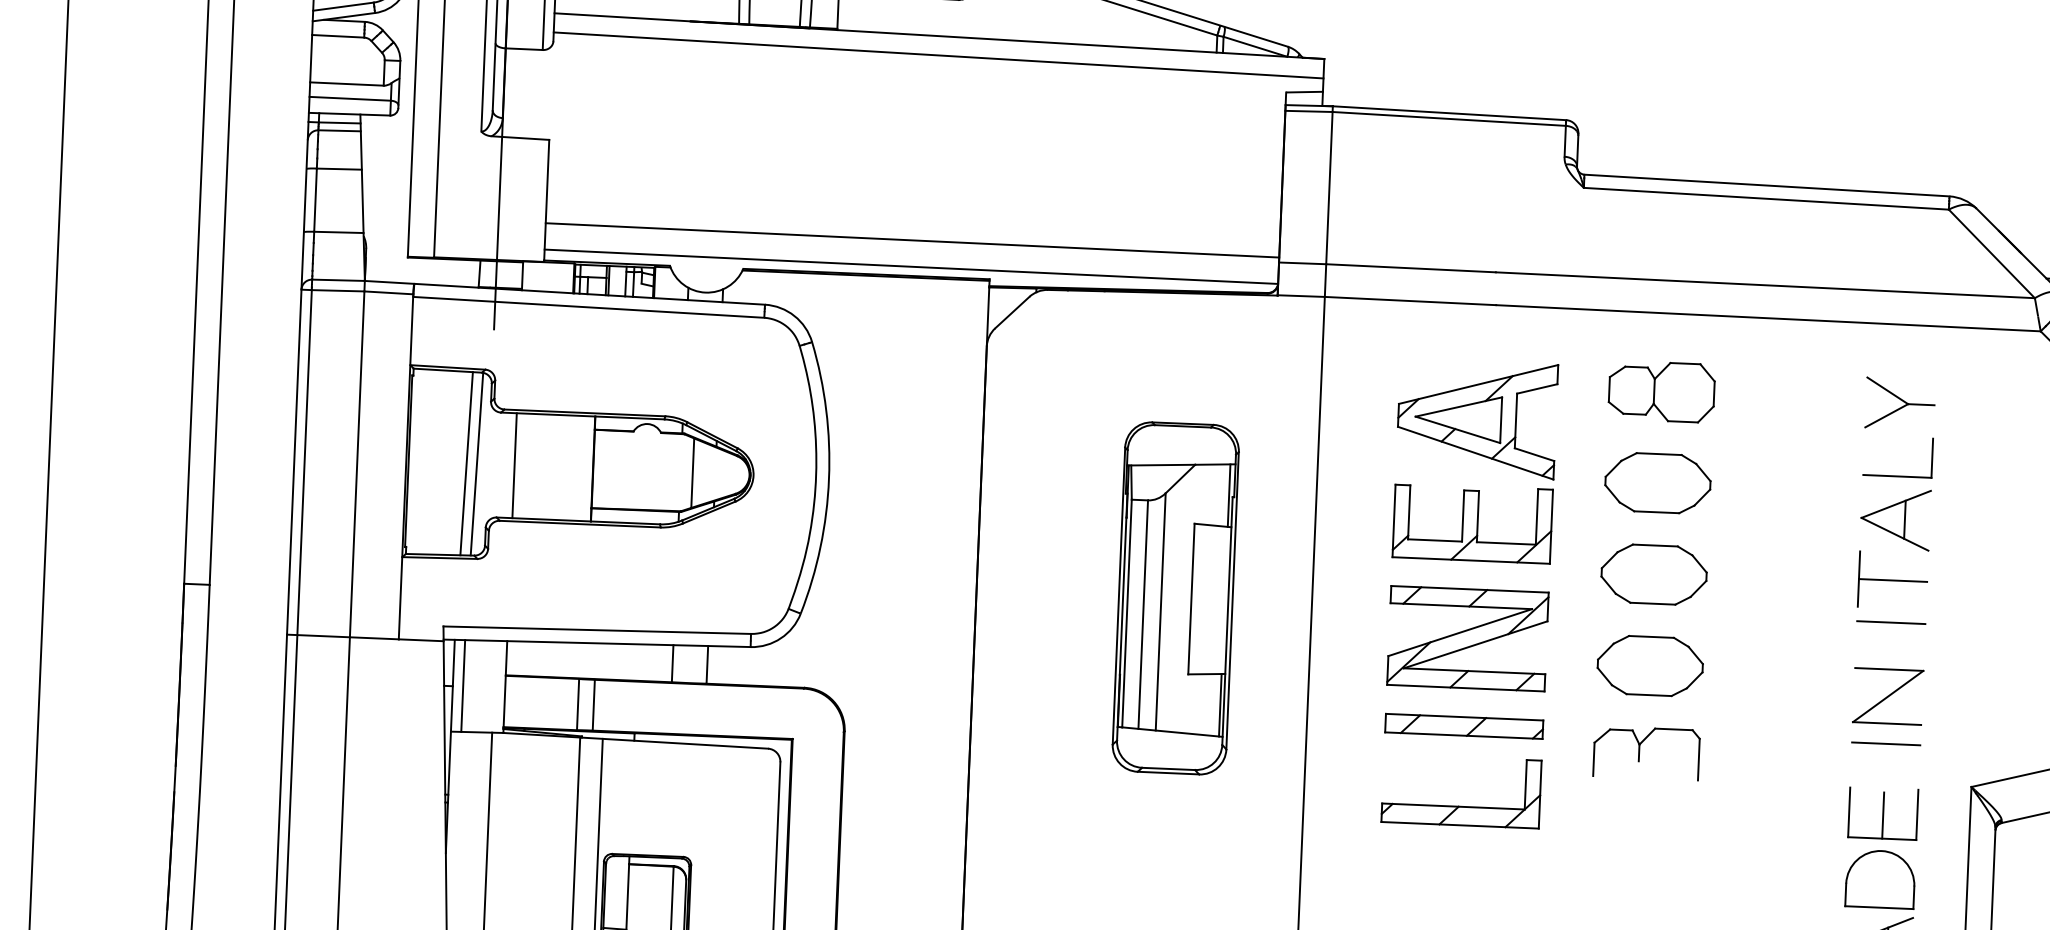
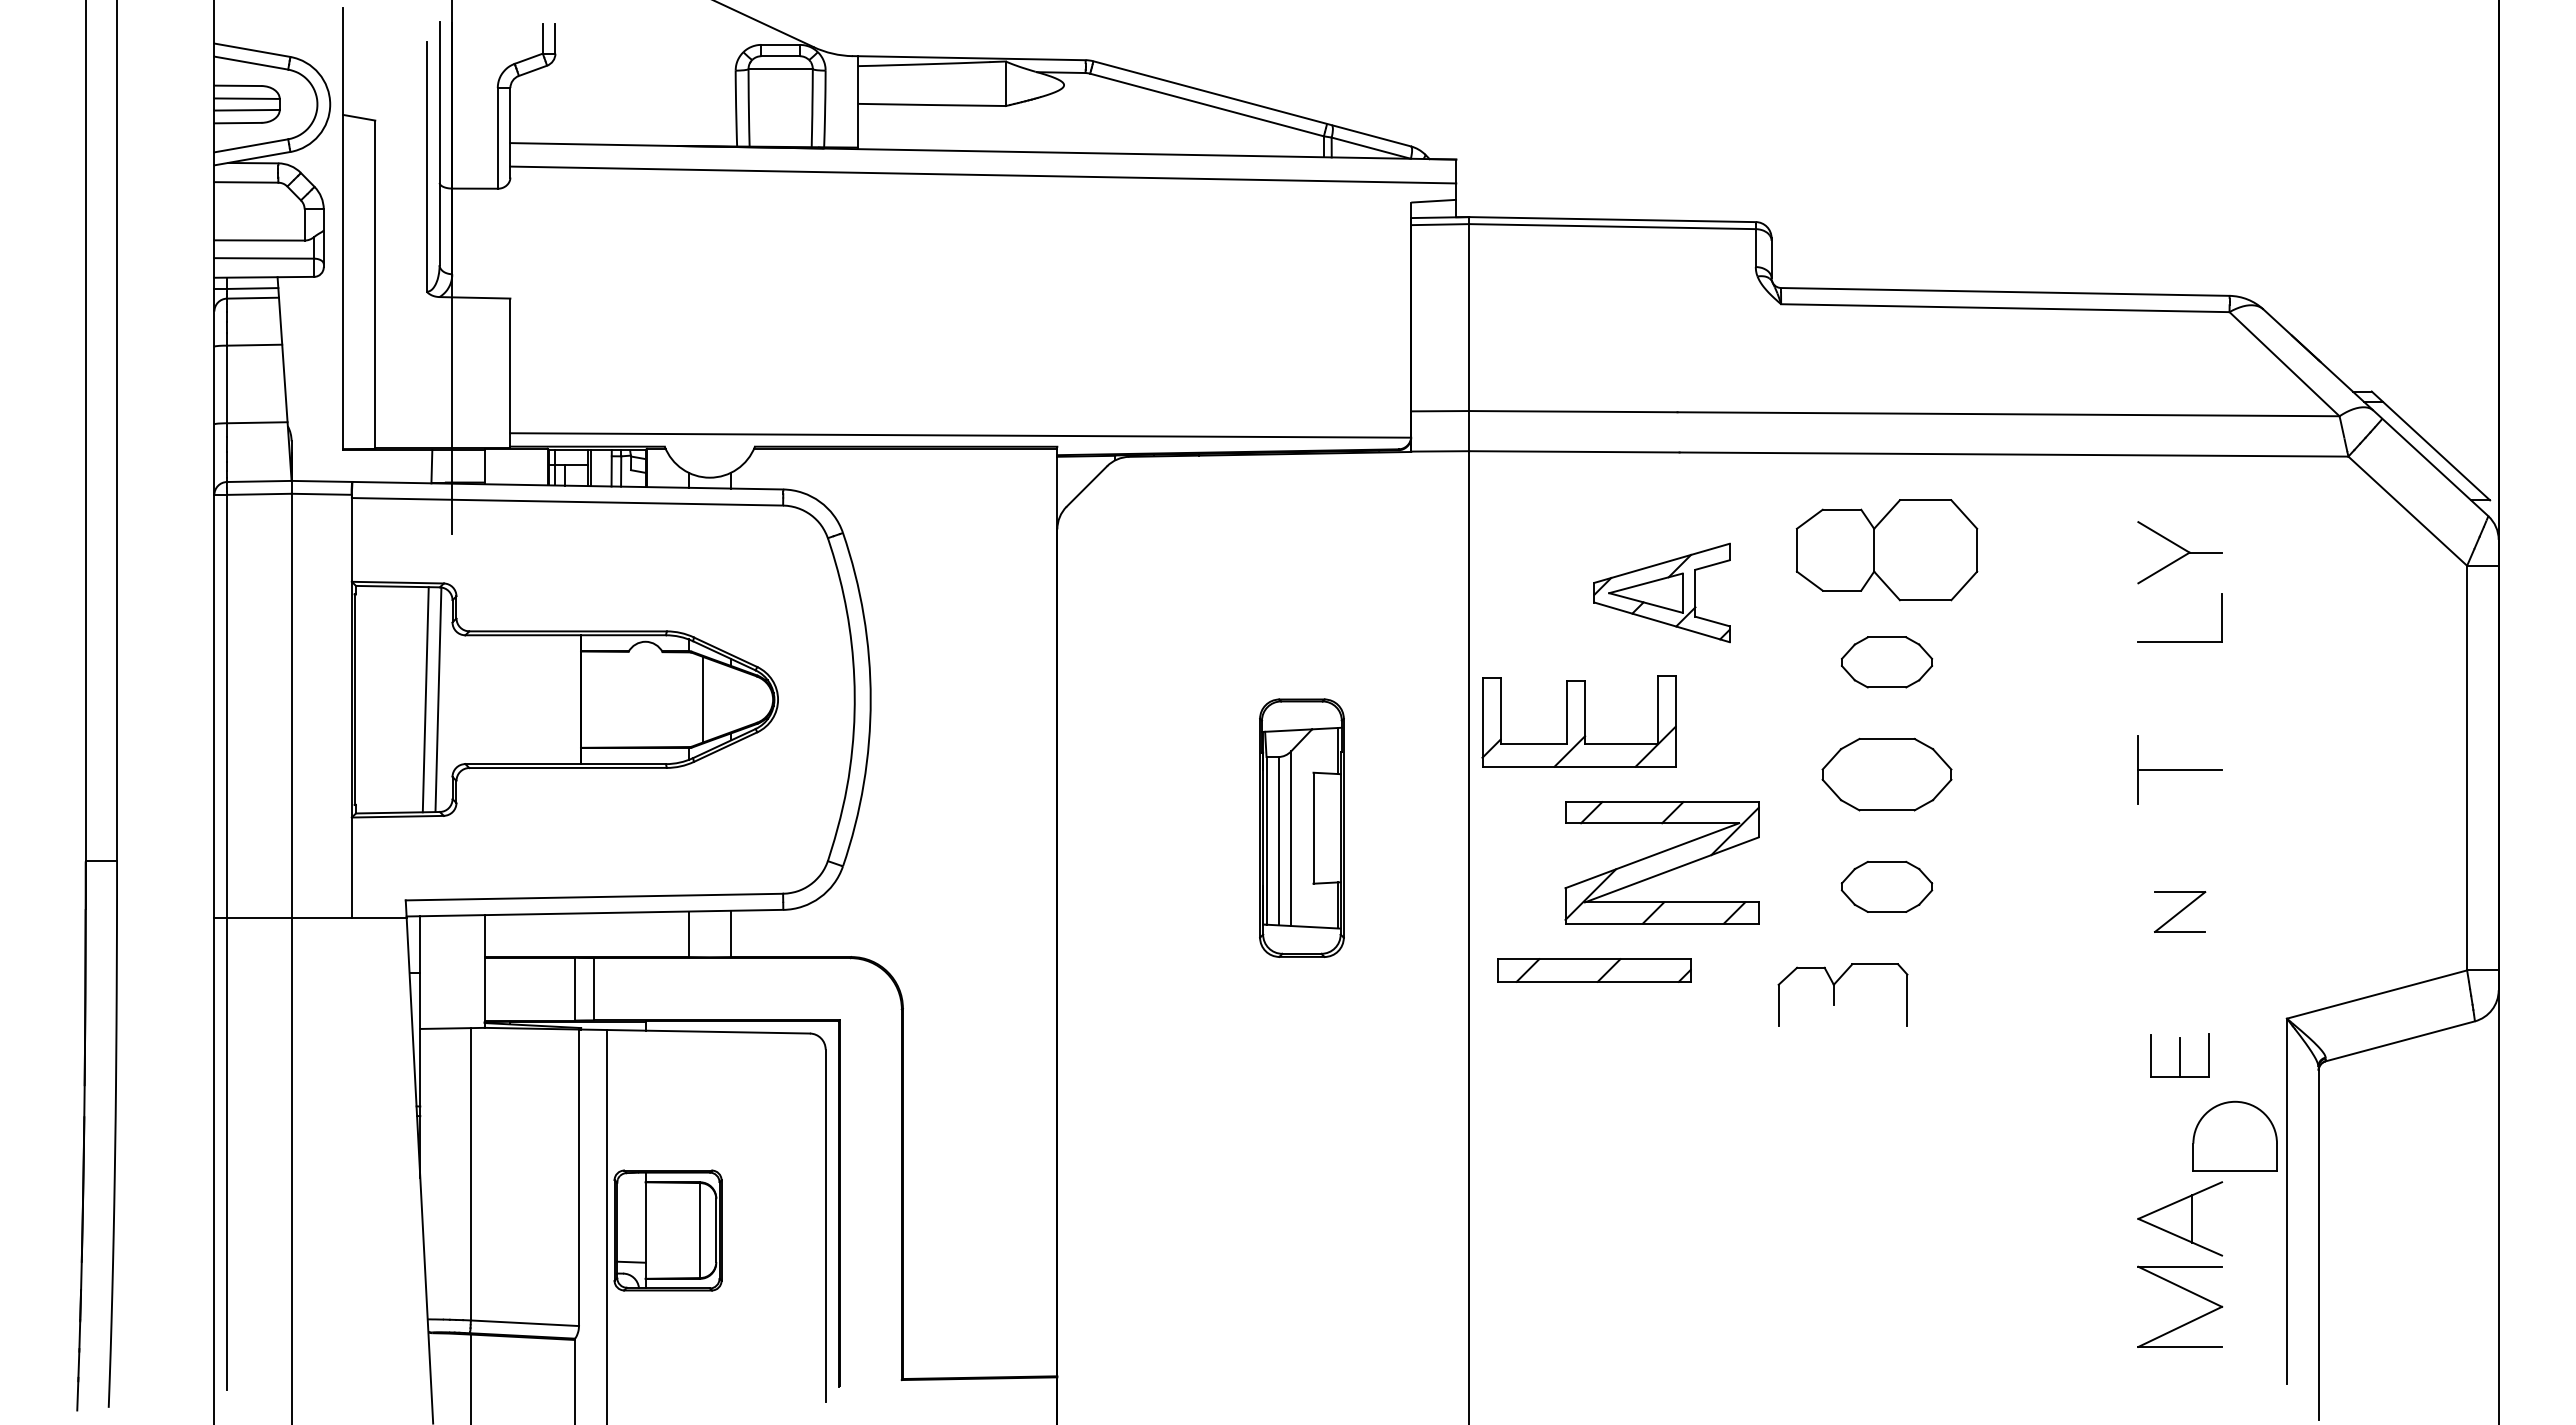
line: (912, 239) -> (960, 402), removed
part: (1661, 391) -> (1886, 549), size x1.4
part: (1476, 418) -> (1661, 592), size x0.7
line: (514, 465) -> (484, 699), removed
part: (1657, 483) -> (1886, 662), size x0.7
part: (1895, 519) -> (2179, 694), removed
part: (1472, 523) -> (1578, 721), moved
part: (1175, 597) -> (1301, 827), size x0.6
line: (1891, 622) -> (2180, 821), removed
part: (1649, 665) -> (1886, 886), size x0.7
line: (462, 685) -> (432, 971), removed
part: (1887, 696) -> (2179, 911), size x0.6
part: (1464, 726) -> (1594, 970), moved
line: (1886, 744) -> (2180, 970), removed
part: (1639, 752) -> (1834, 994), moved
part: (1460, 806) -> (1661, 1068), removed
part: (1882, 813) -> (2179, 1055), size x0.7
part: (1879, 878) -> (2234, 1135), moved

